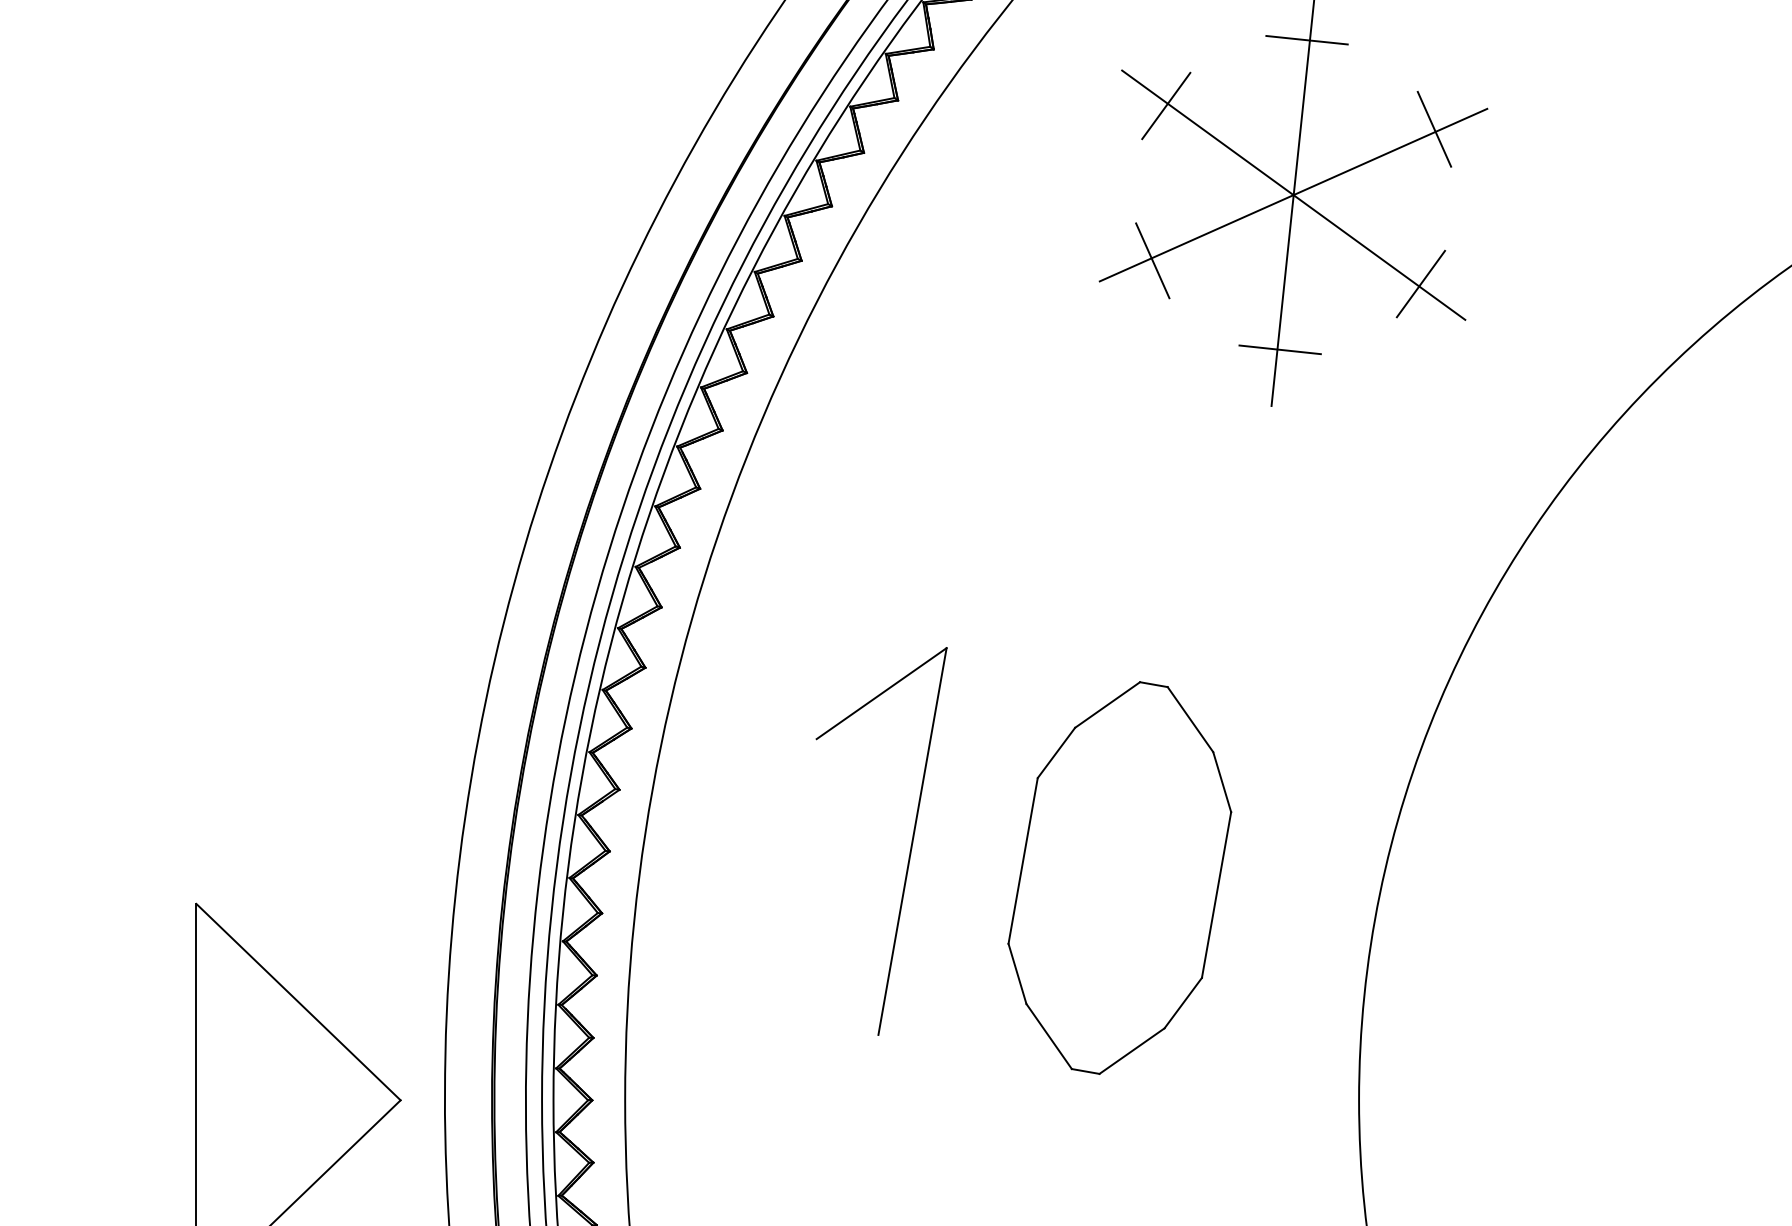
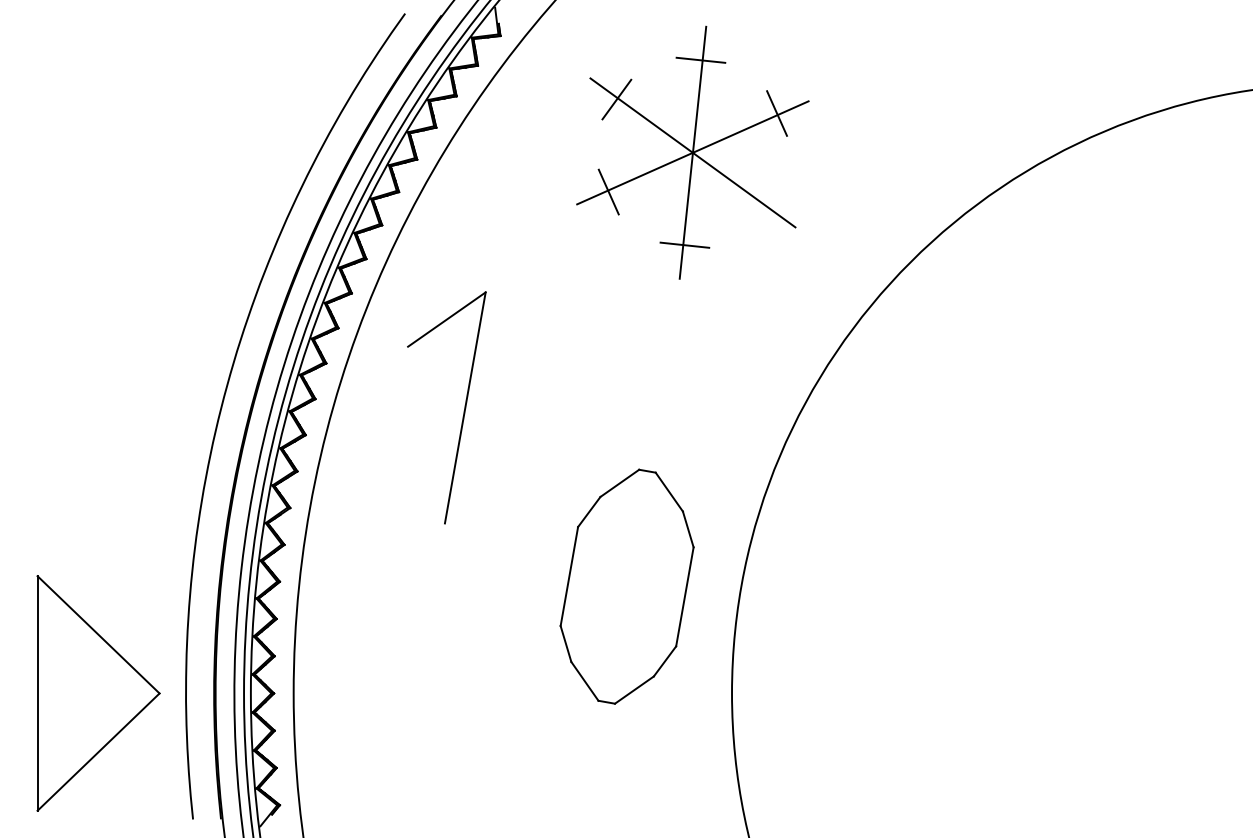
line: (1420, 283) -> (768, 205), removed
part: (909, 847) -> (463, 411), moved
part: (1118, 877) -> (626, 586), moved

